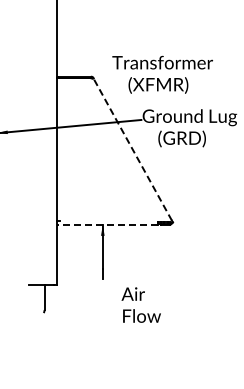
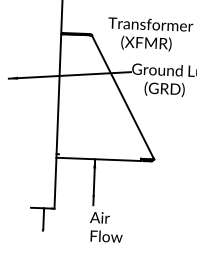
line: (132, 149) -> (122, 96), dashed -> solid
line: (106, 224) -> (98, 159), dashed -> solid
text: (140, 304) -> (105, 226), moved

